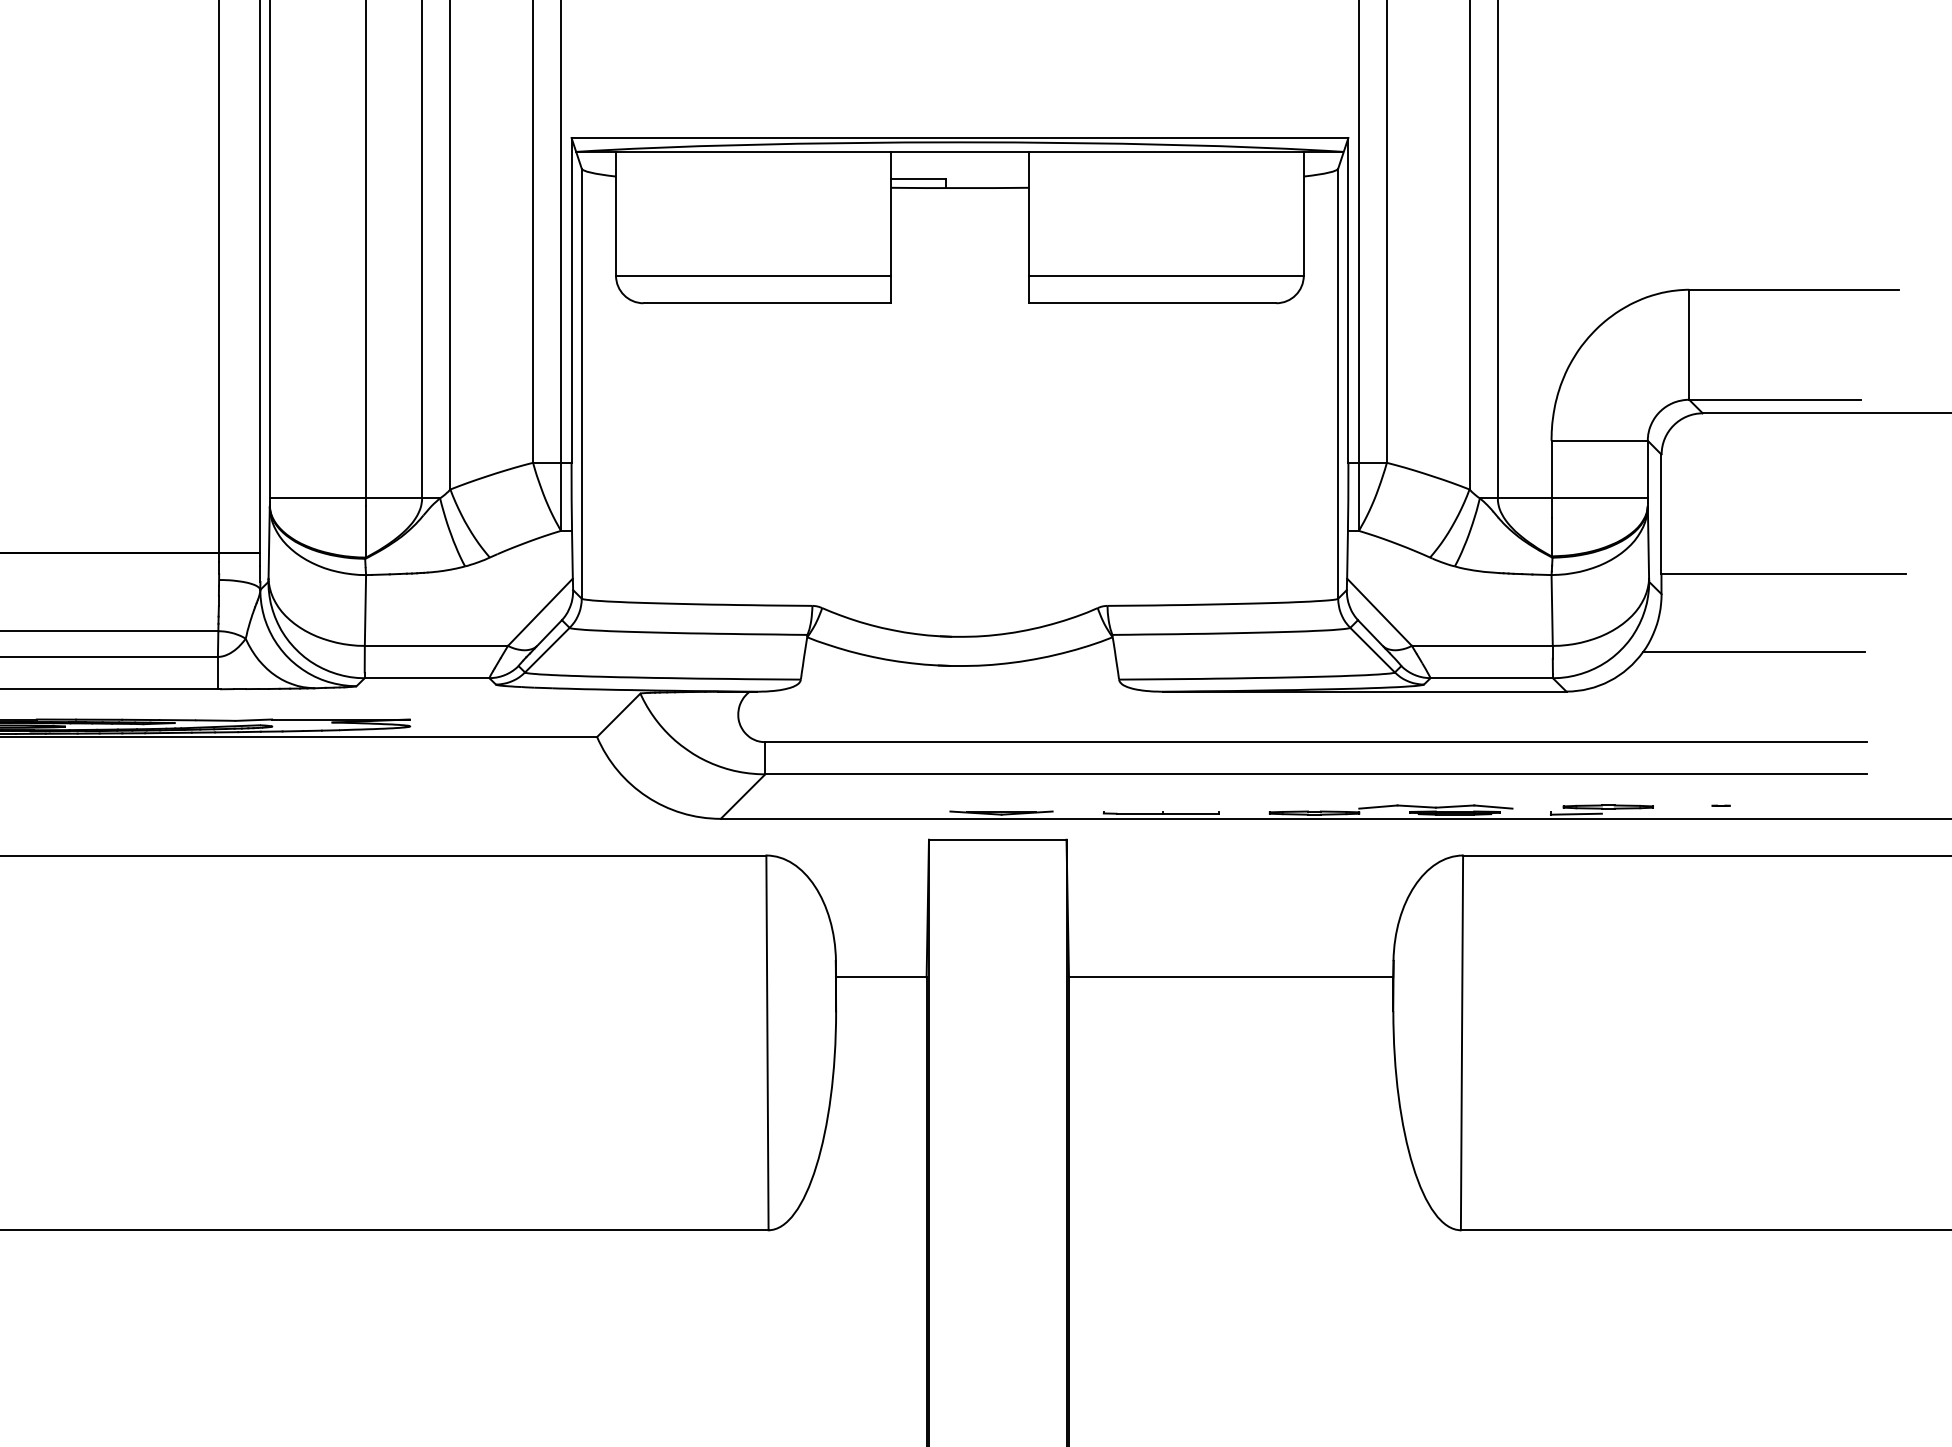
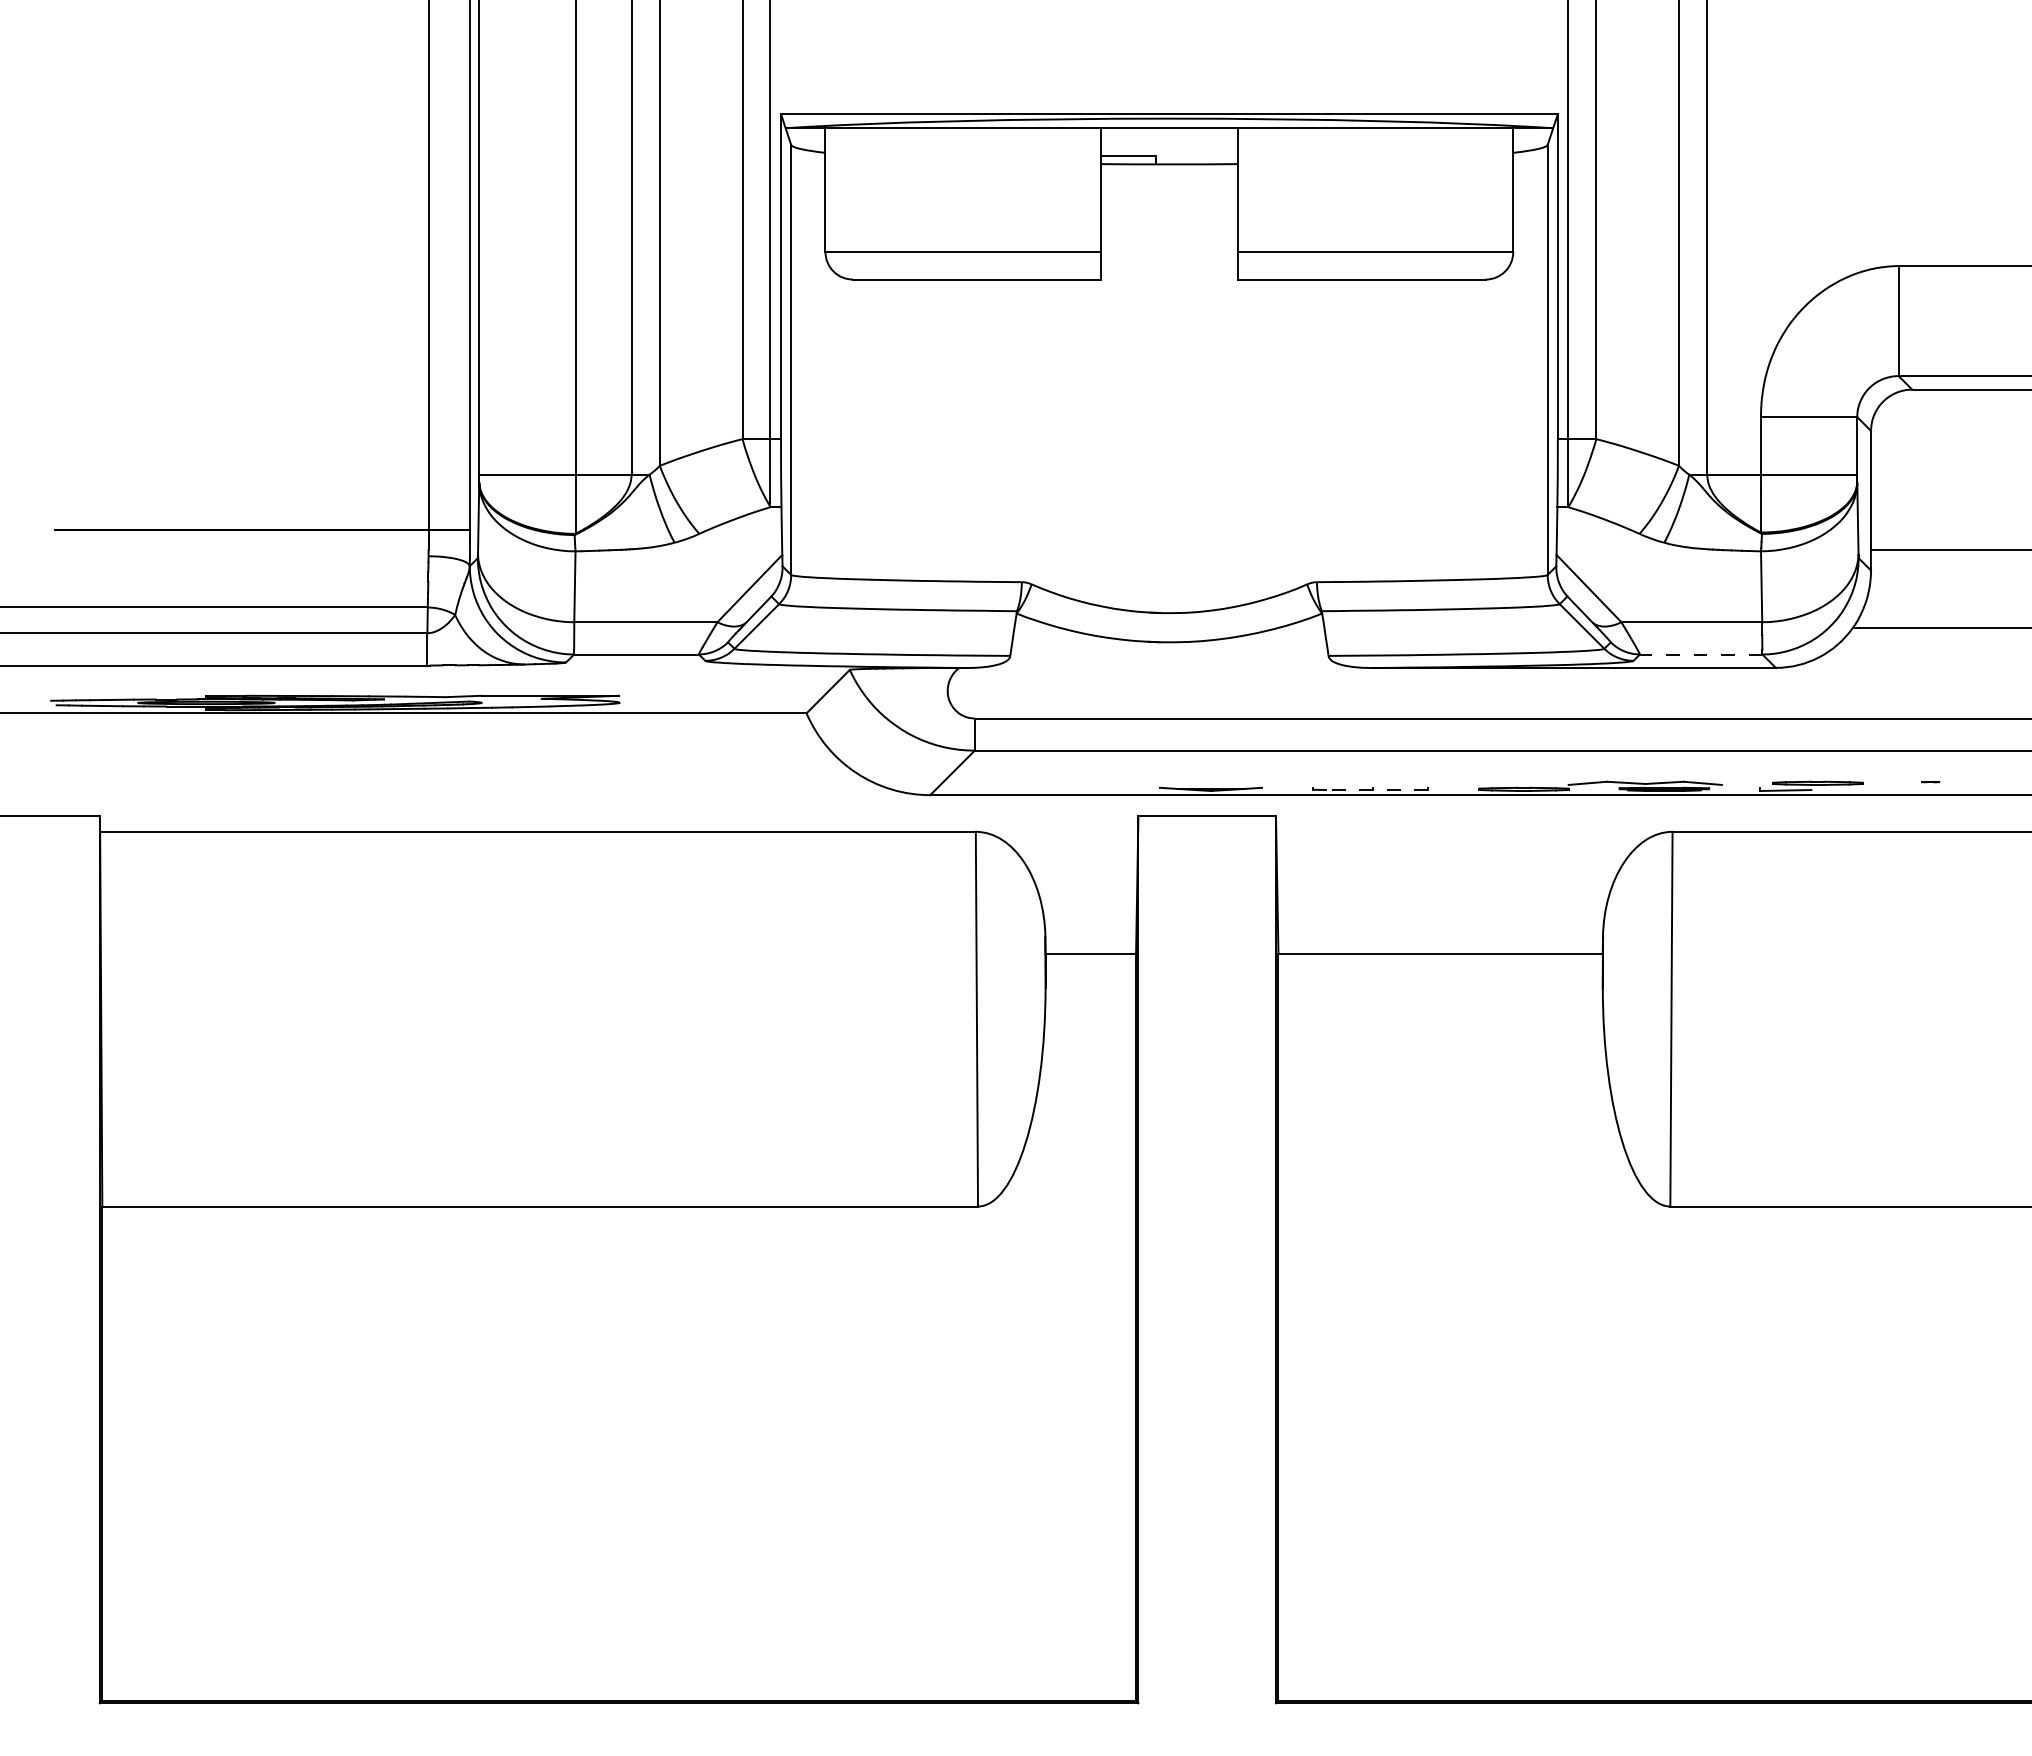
line: (1491, 678) -> (1700, 654), solid -> dashed
line: (1167, 814) -> (1376, 790), solid -> dashed

